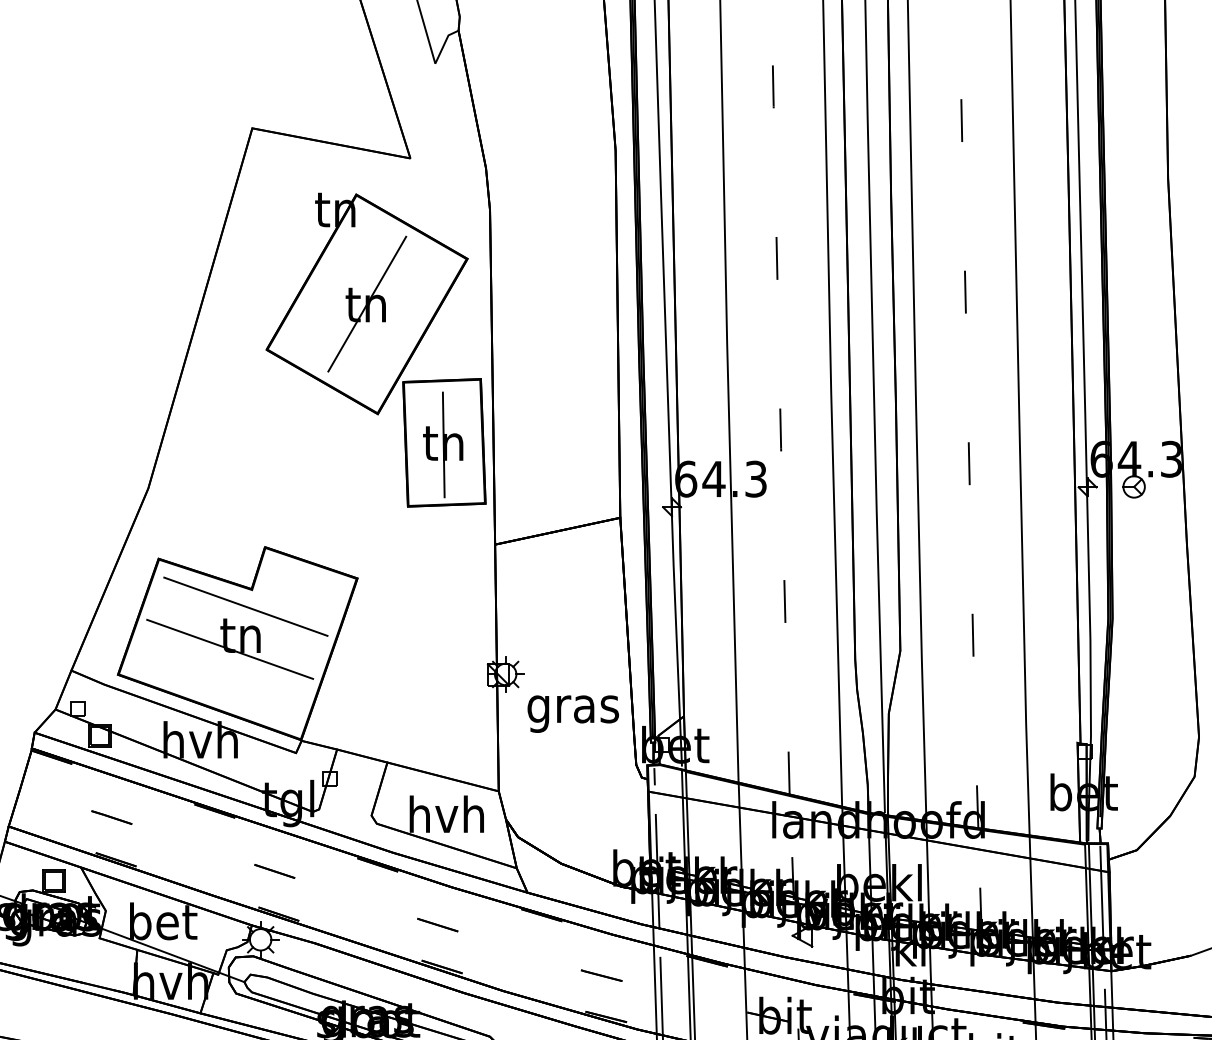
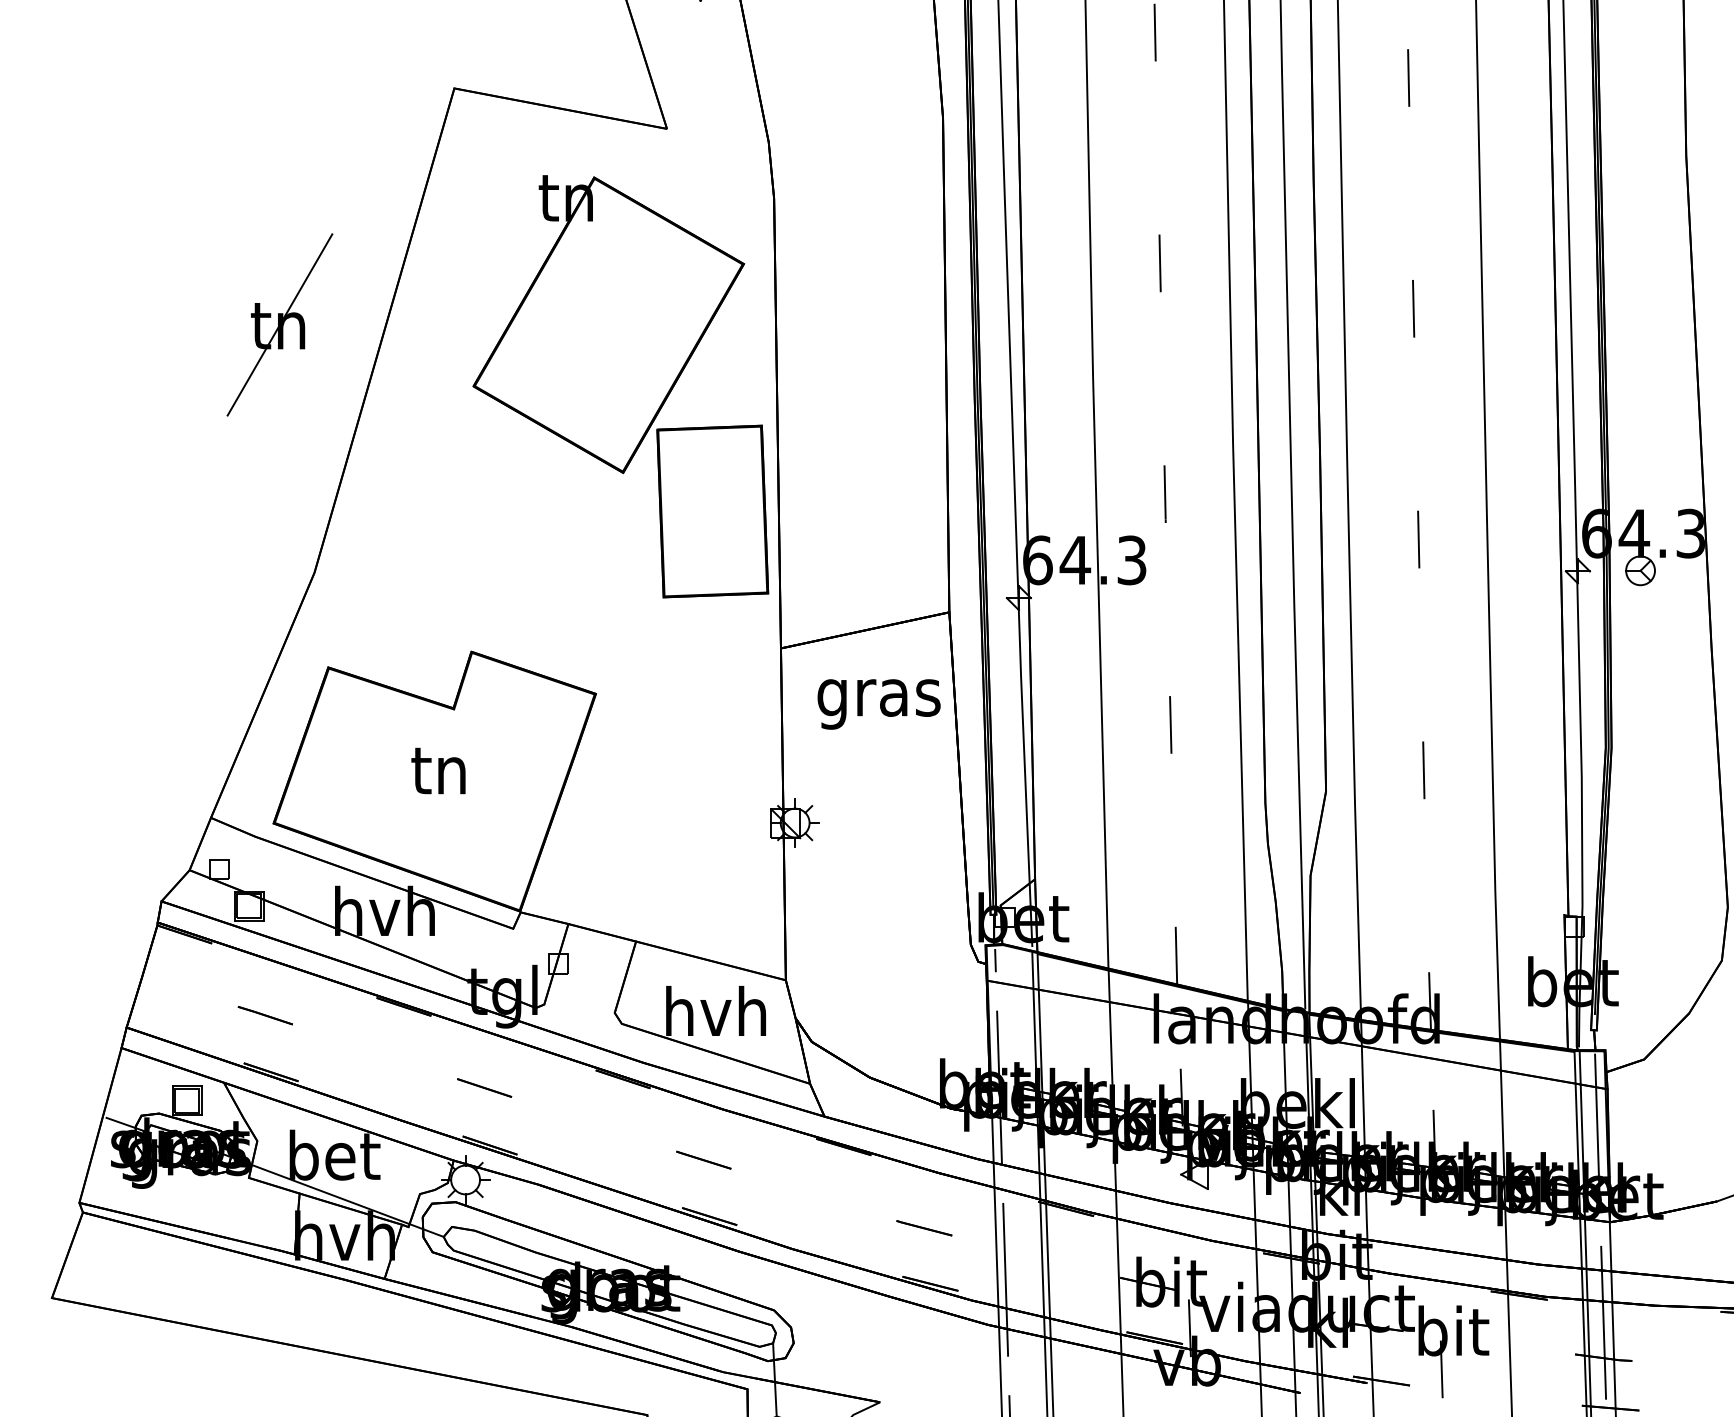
part: (366, 303) -> (279, 324), moved
part: (443, 445) -> (711, 514), removed
line: (245, 606) -> (445, 731), removed
line: (230, 649) -> (424, 789), removed
text: (572, 714) -> (878, 704), moved

